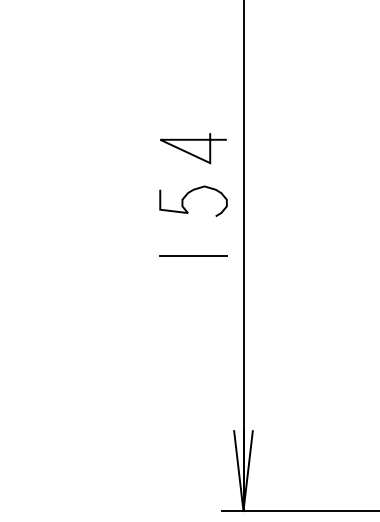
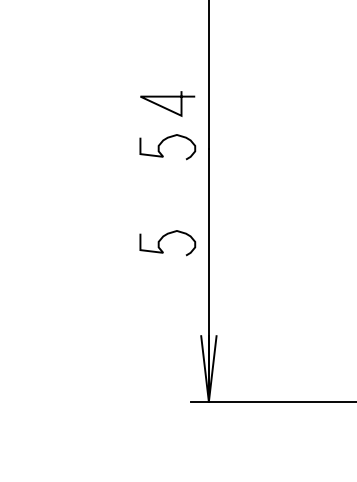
line: (193, 256) -> (167, 192), removed
curve: (185, 314) -> (161, 240), added

